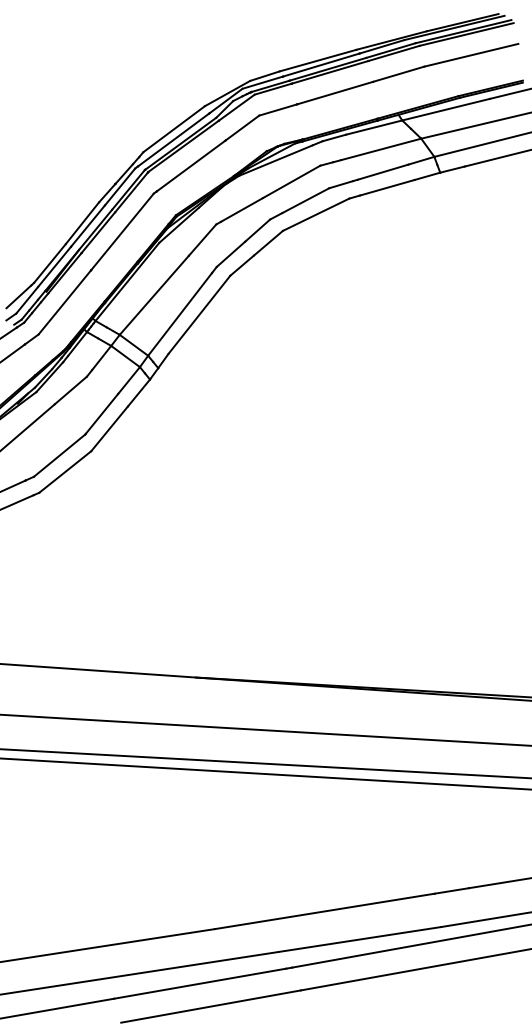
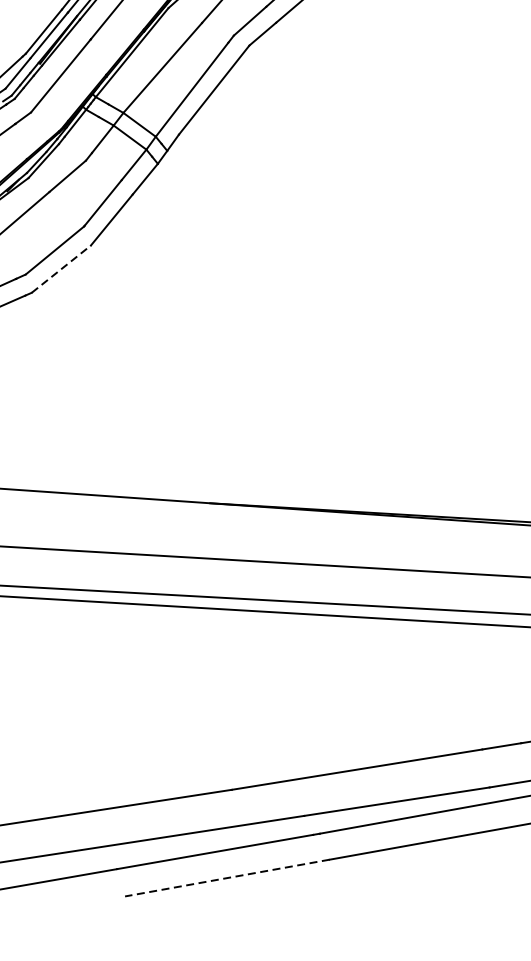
line: (65, 471) -> (61, 268), solid -> dashed
line: (210, 1006) -> (226, 877), solid -> dashed

